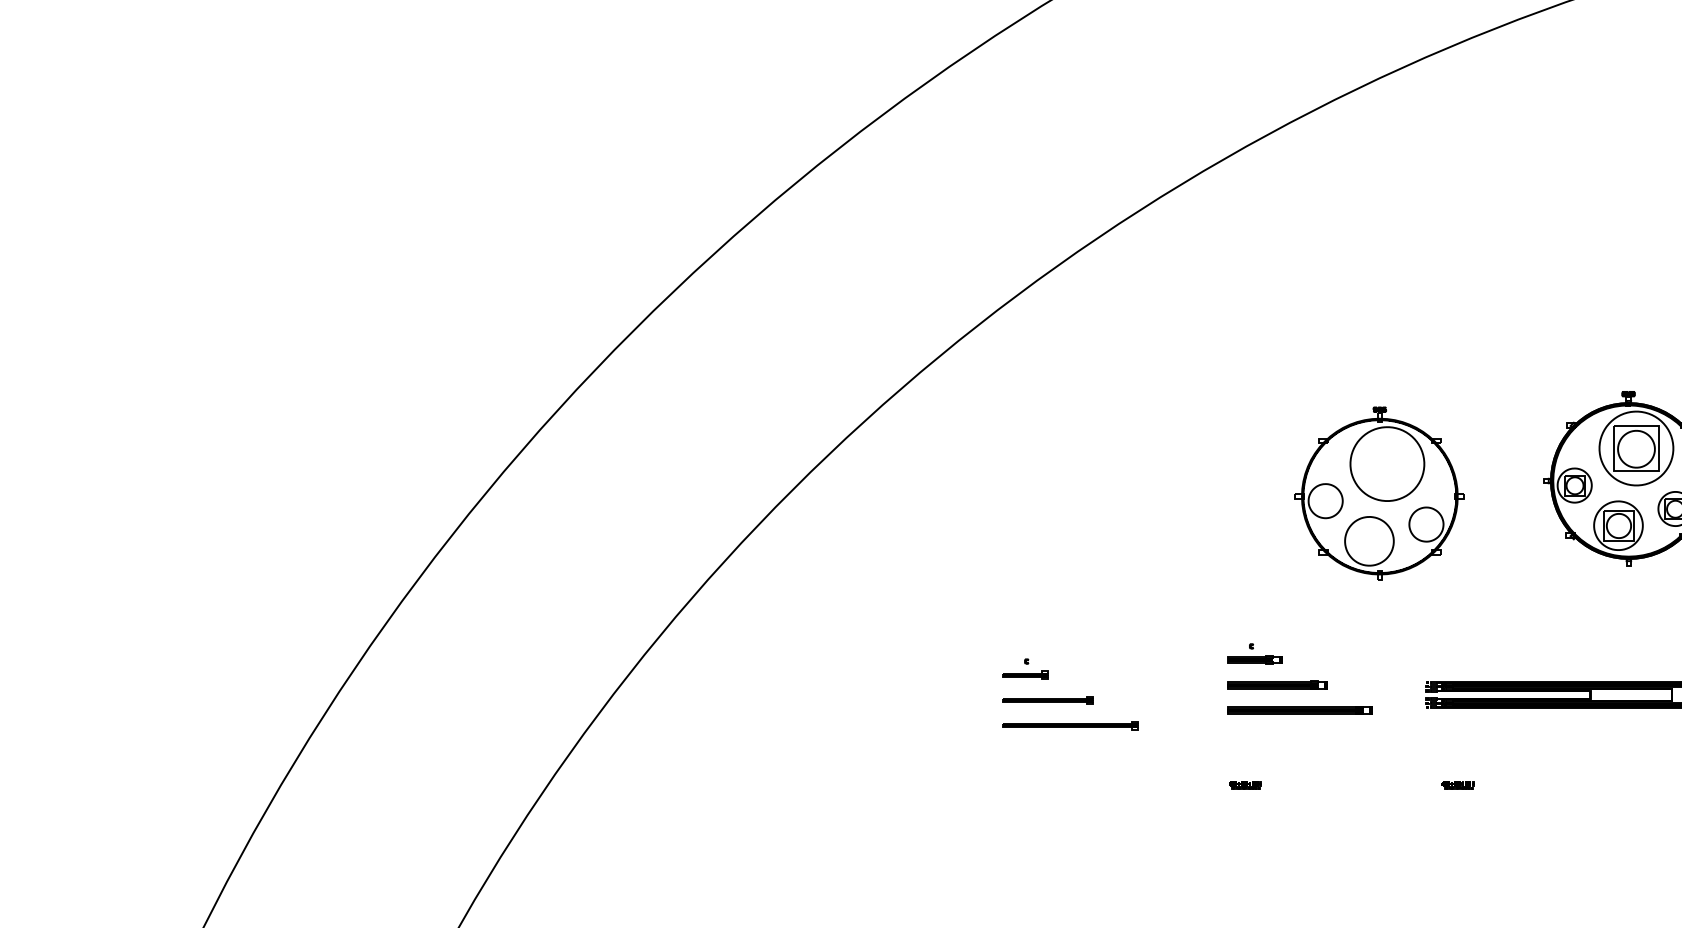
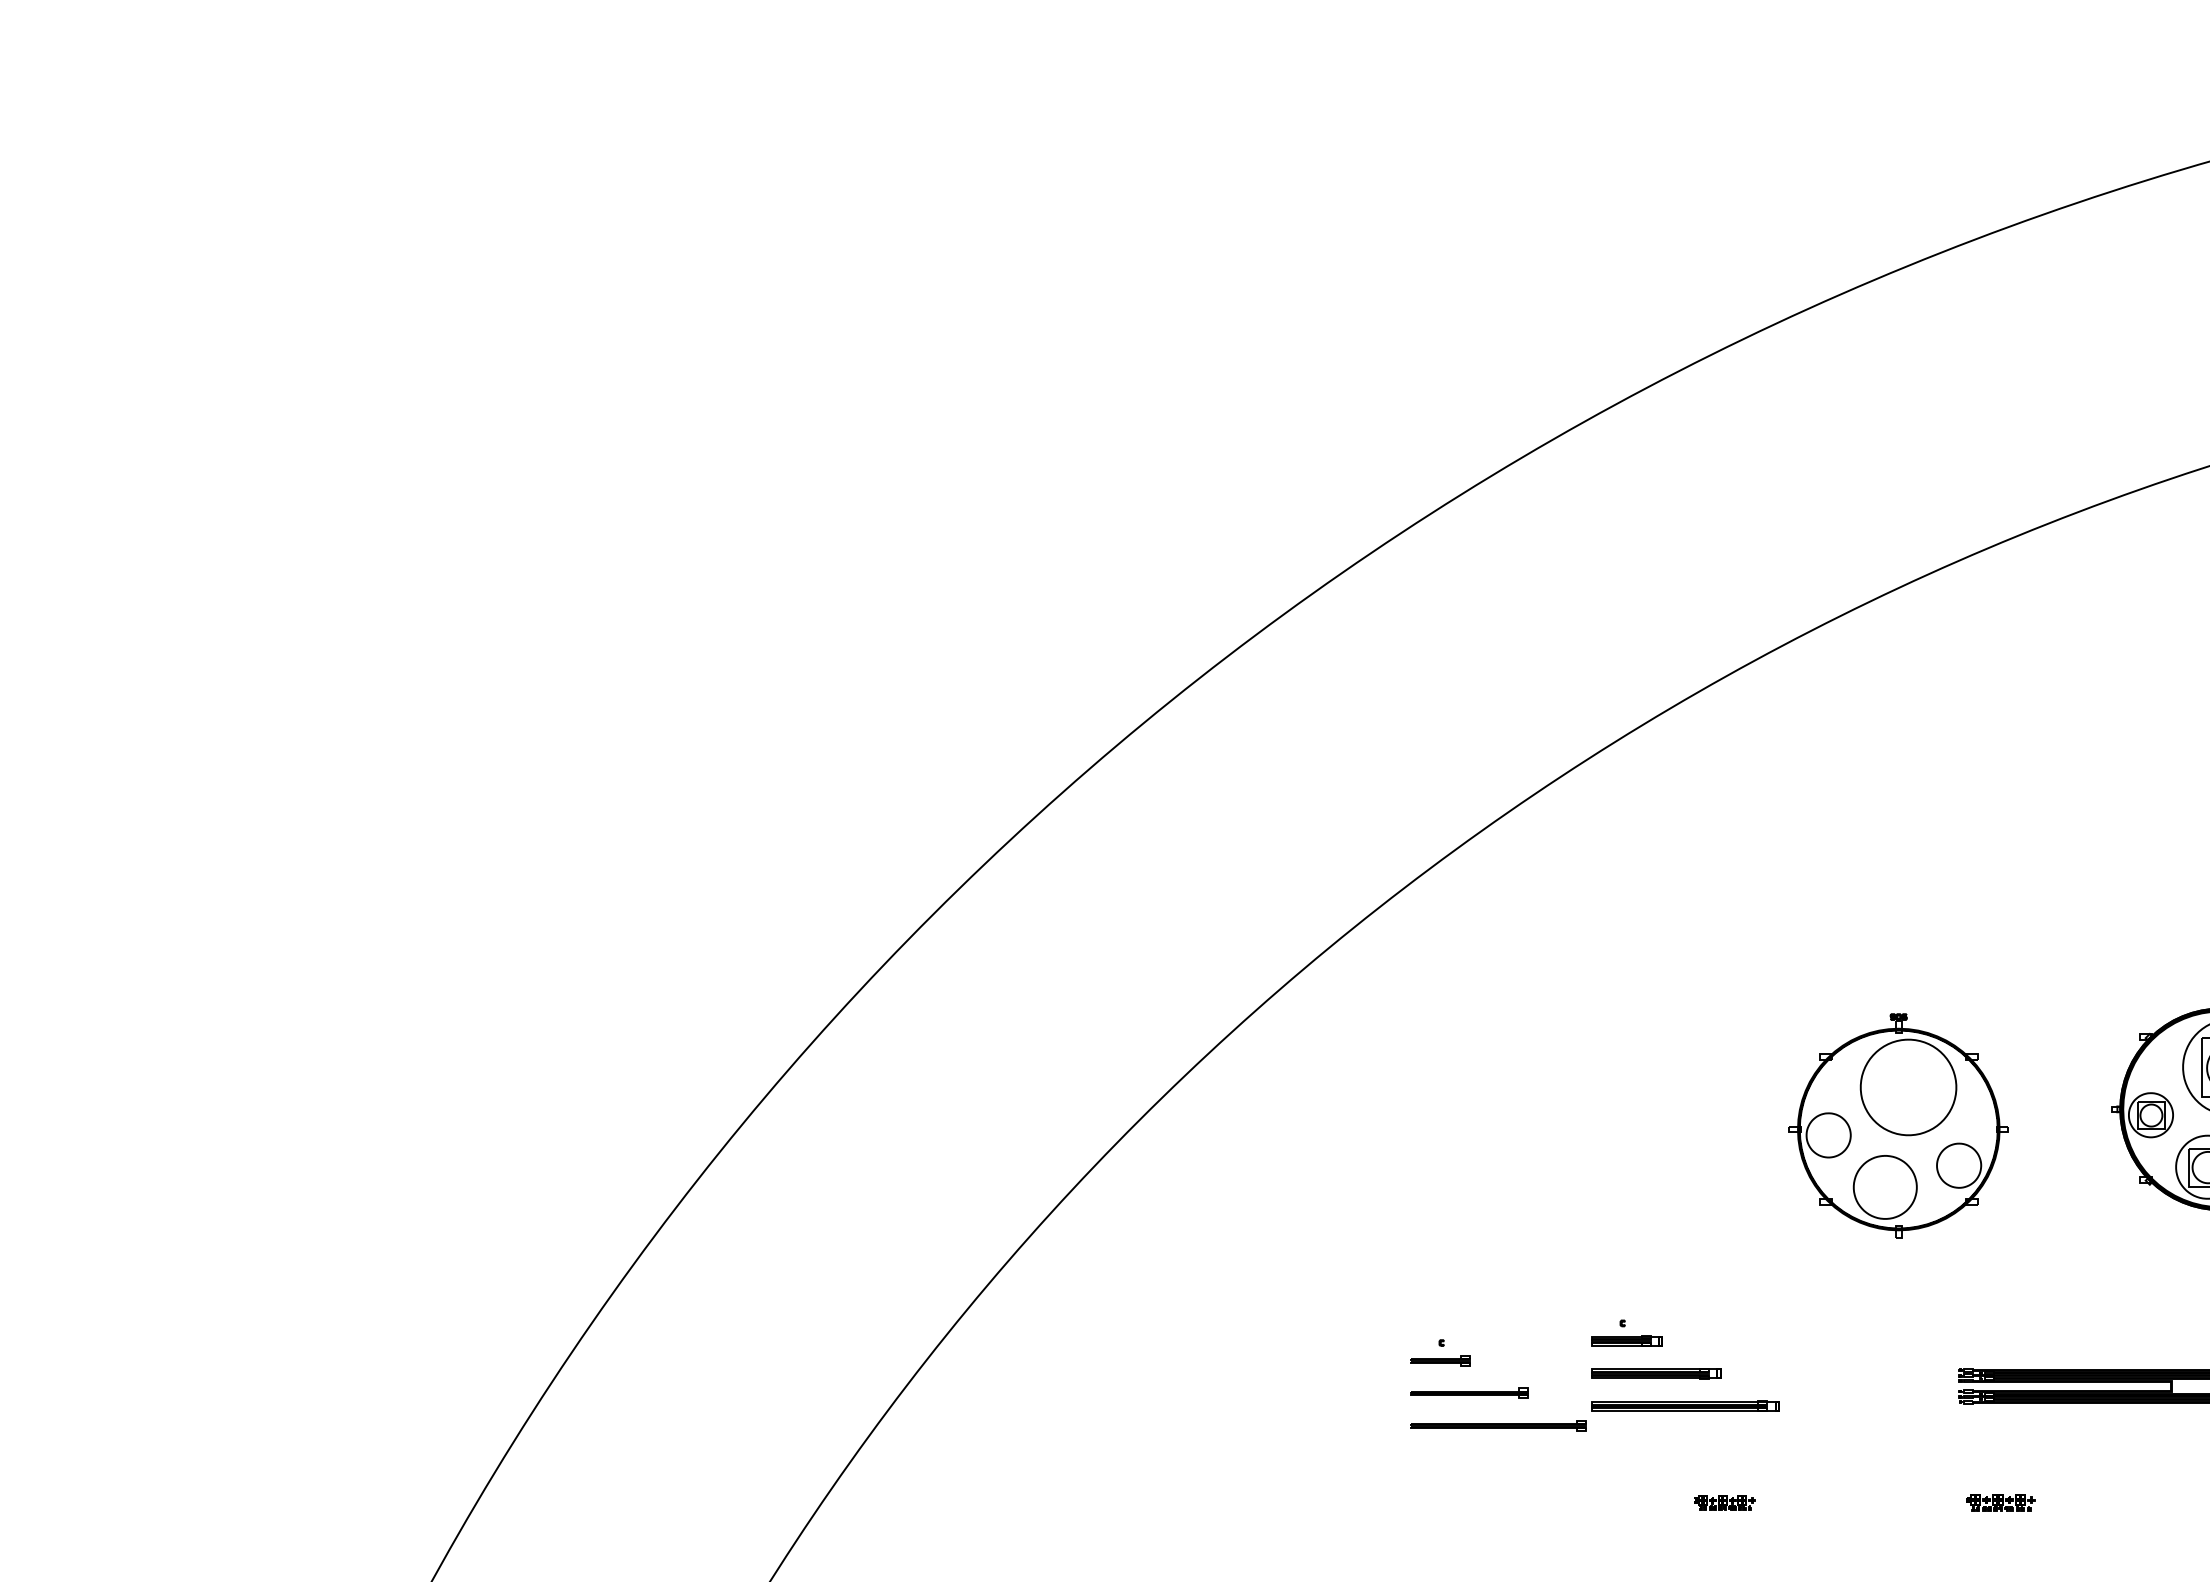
part: (1300, 678) -> (1685, 1365), moved
part: (1245, 785) -> (1725, 1503), size x1.4
part: (1458, 785) -> (2000, 1503), size x1.6

